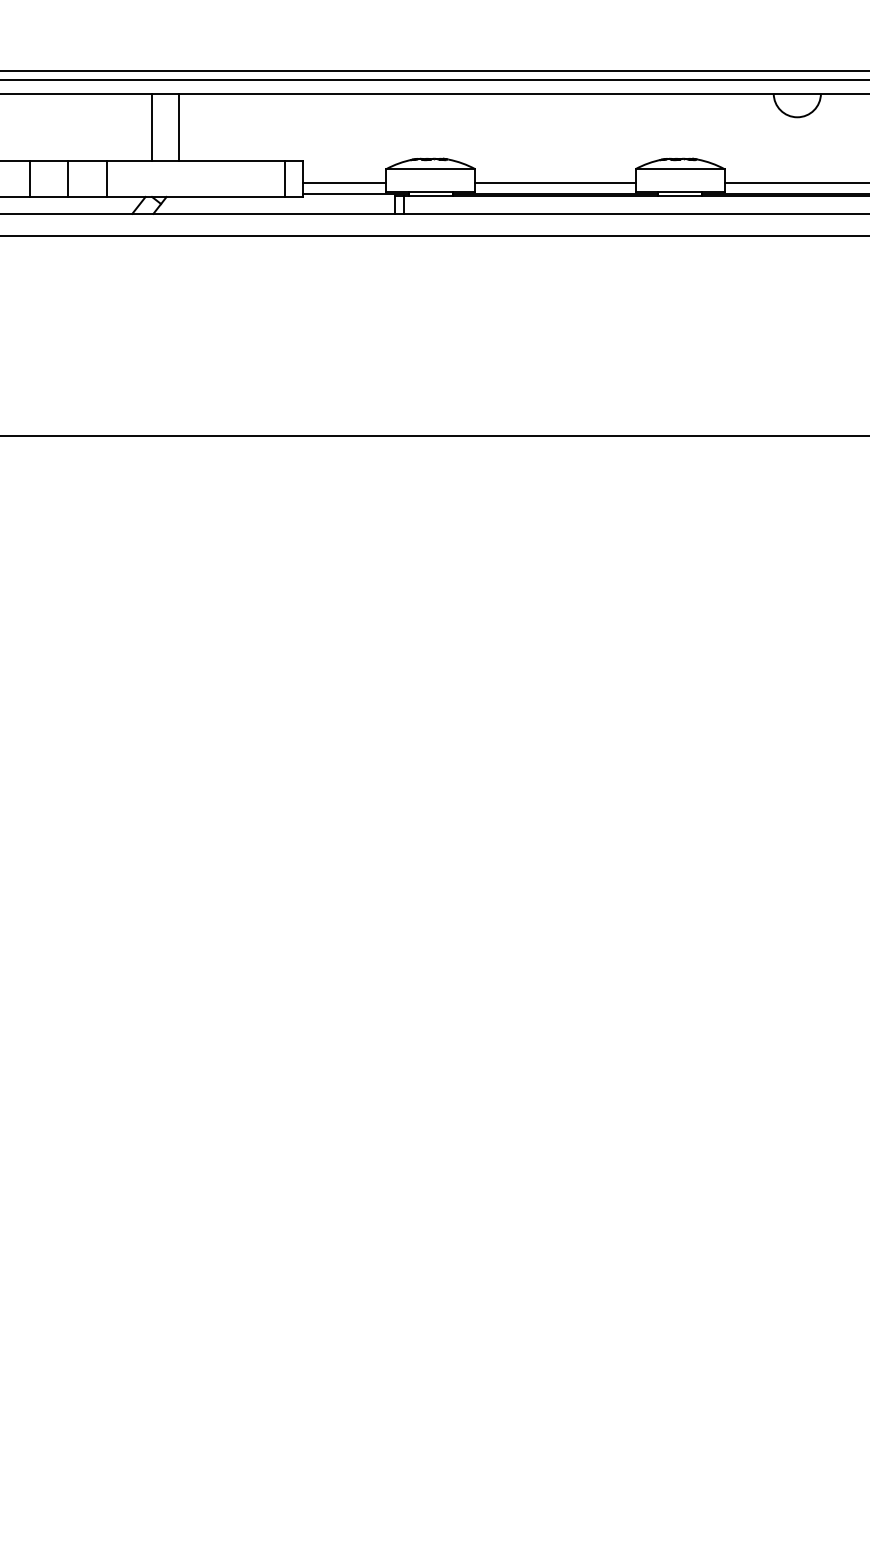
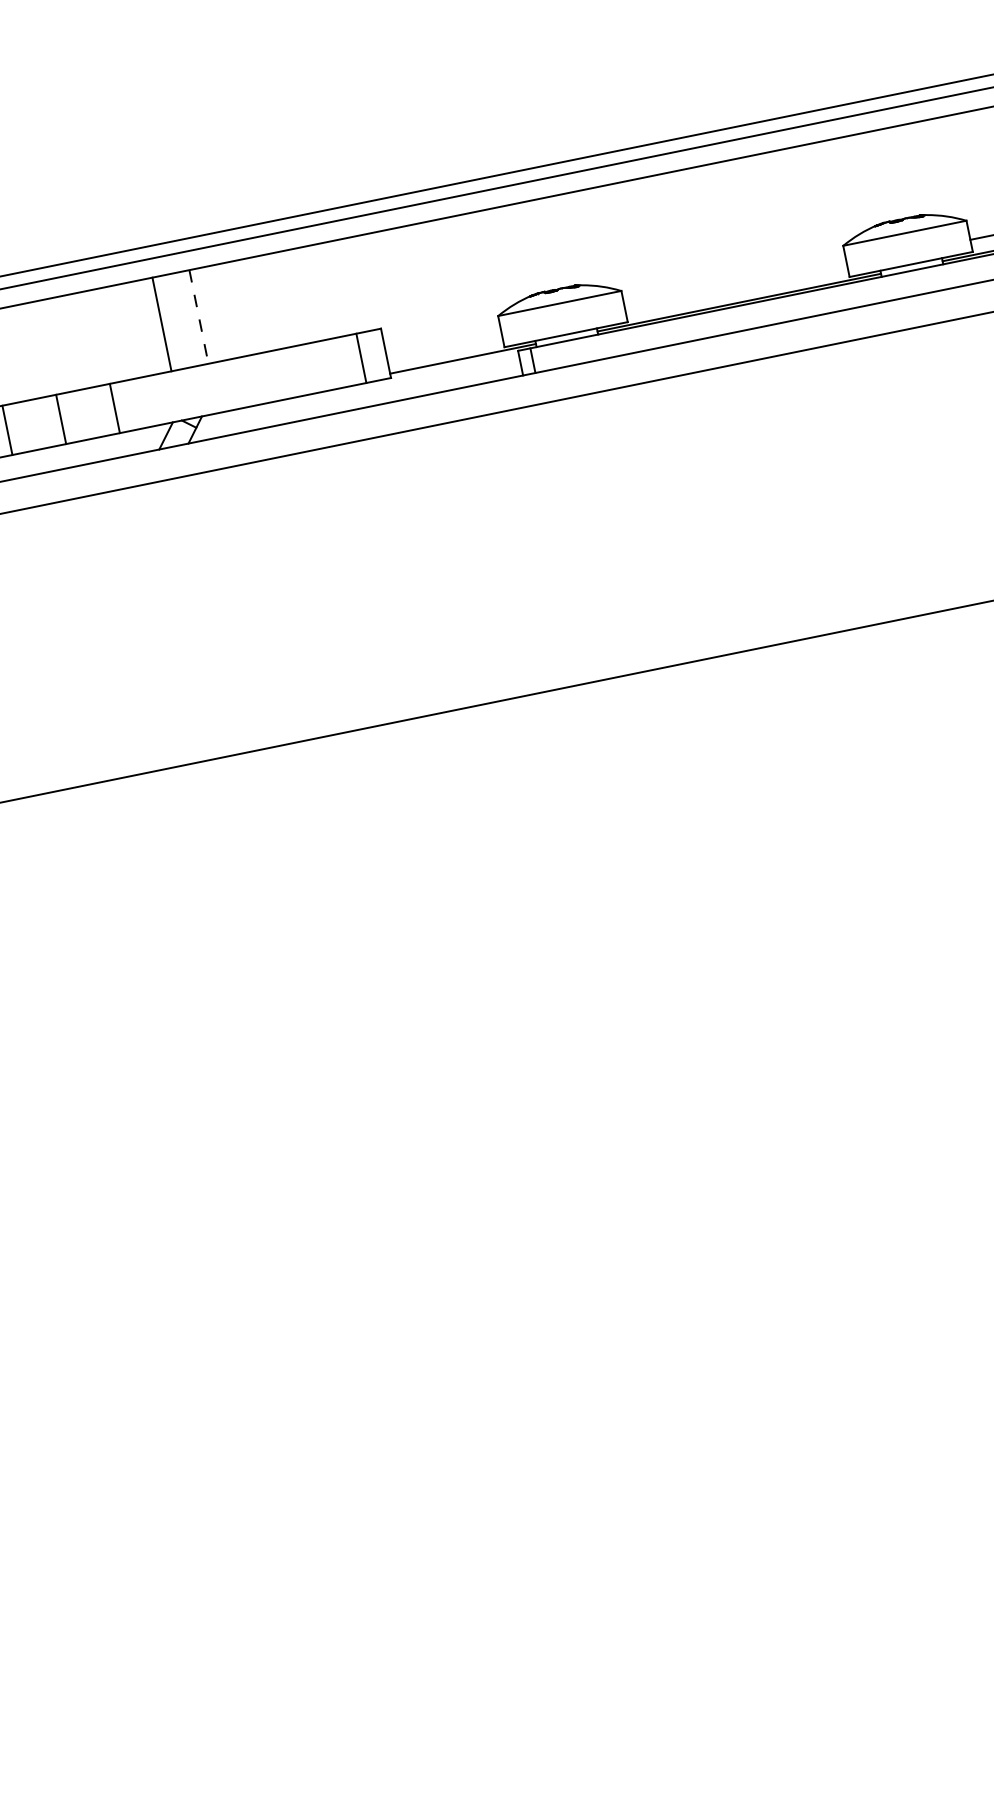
line: (178, 127) -> (198, 316), solid -> dashed
line: (344, 182) -> (444, 346), removed
line: (555, 182) -> (736, 286), removed

